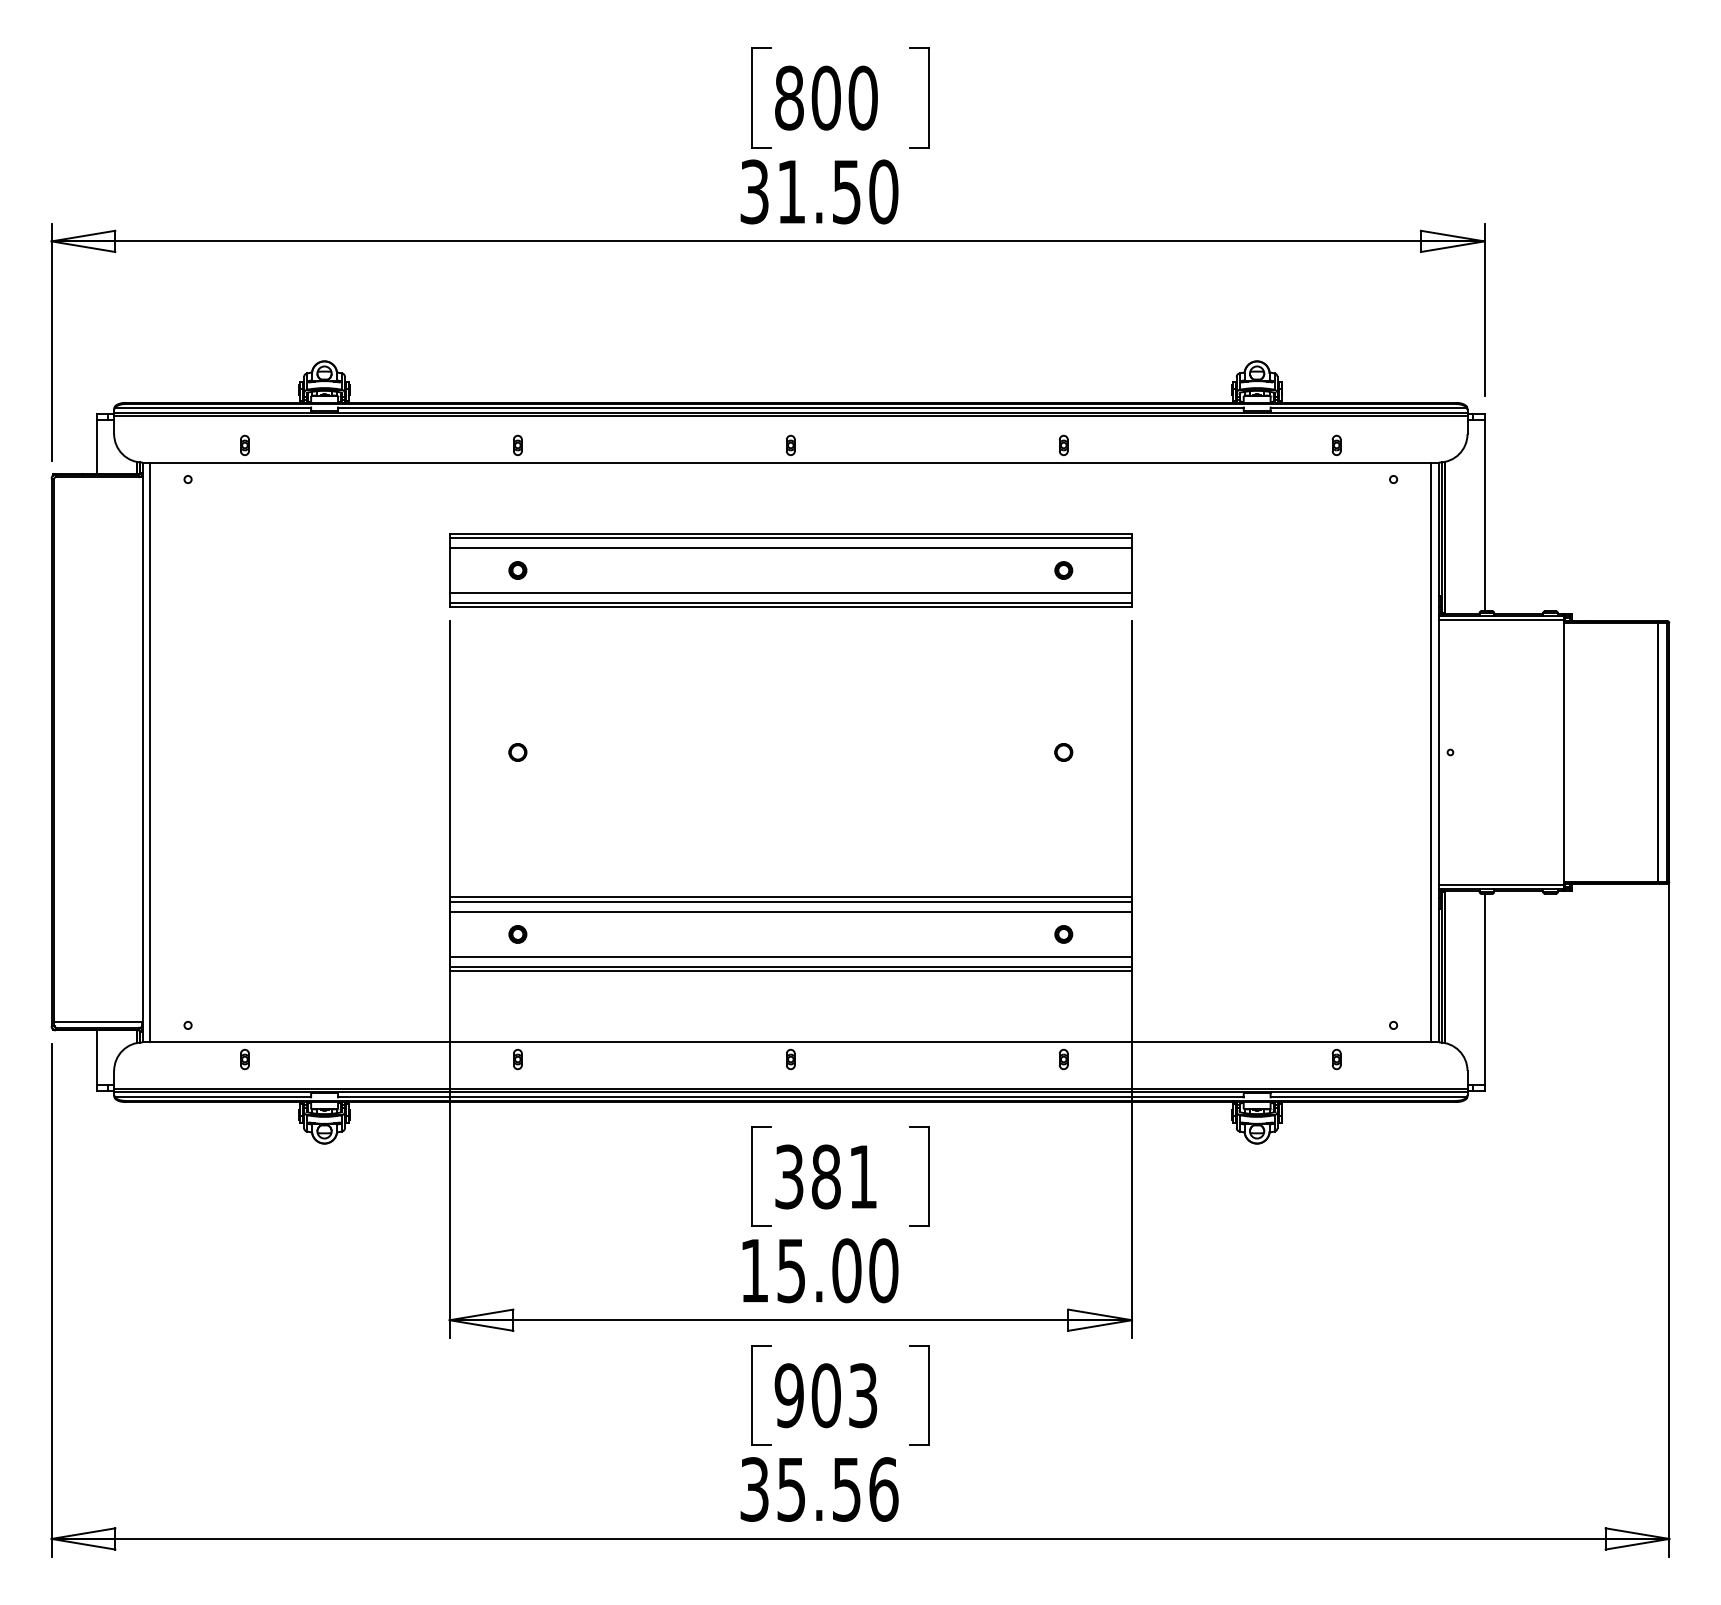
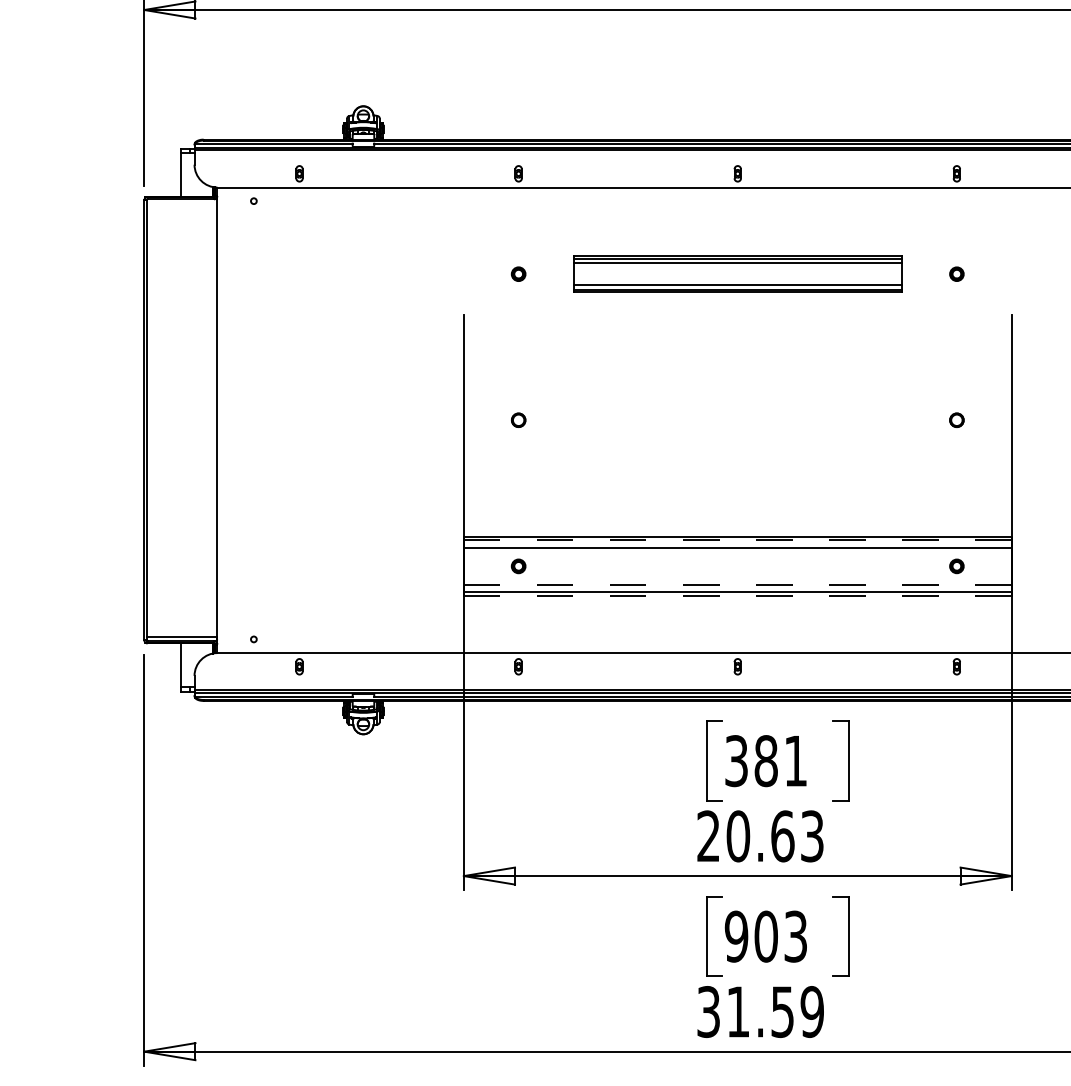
part: (790, 570) -> (737, 274), size x0.6
line: (150, 752) -> (223, 420), removed
line: (790, 902) -> (737, 540), solid -> dashed
line: (790, 957) -> (737, 584), solid -> dashed
line: (790, 971) -> (737, 596), solid -> dashed
text: (819, 1270) -> (760, 836), 15.00 -> 20.63
text: (837, 1489) -> (775, 1011), 35.56 -> 31.59

